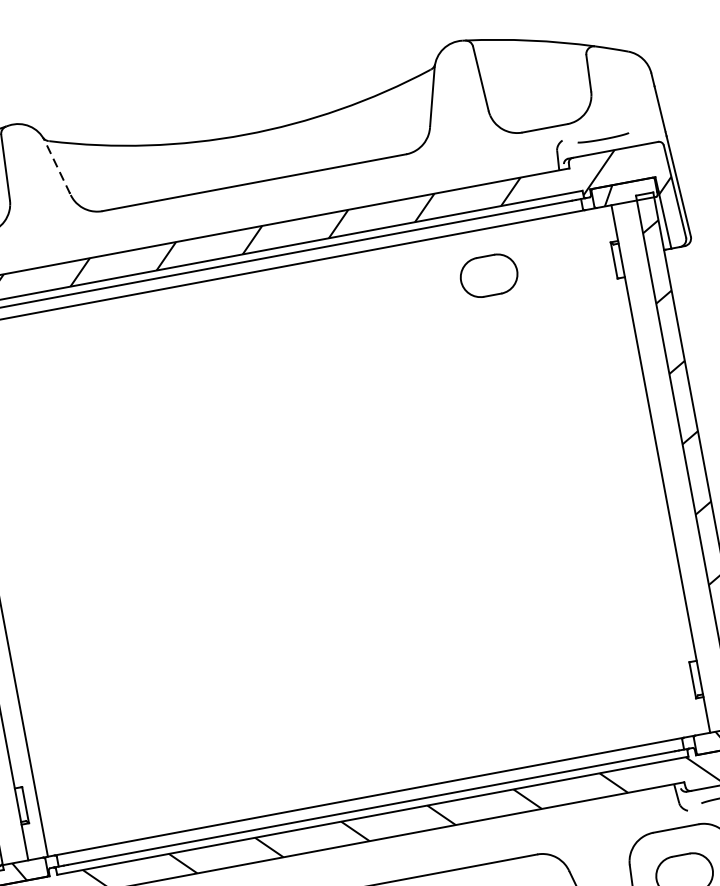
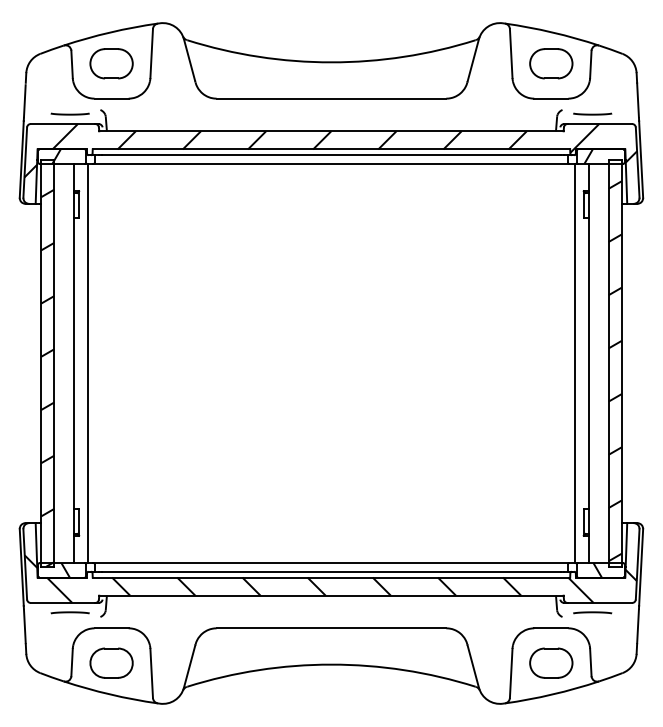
line: (57, 167) -> (189, 60), dashed -> solid
part: (489, 275) -> (551, 63), moved
line: (641, 472) -> (574, 363), added

